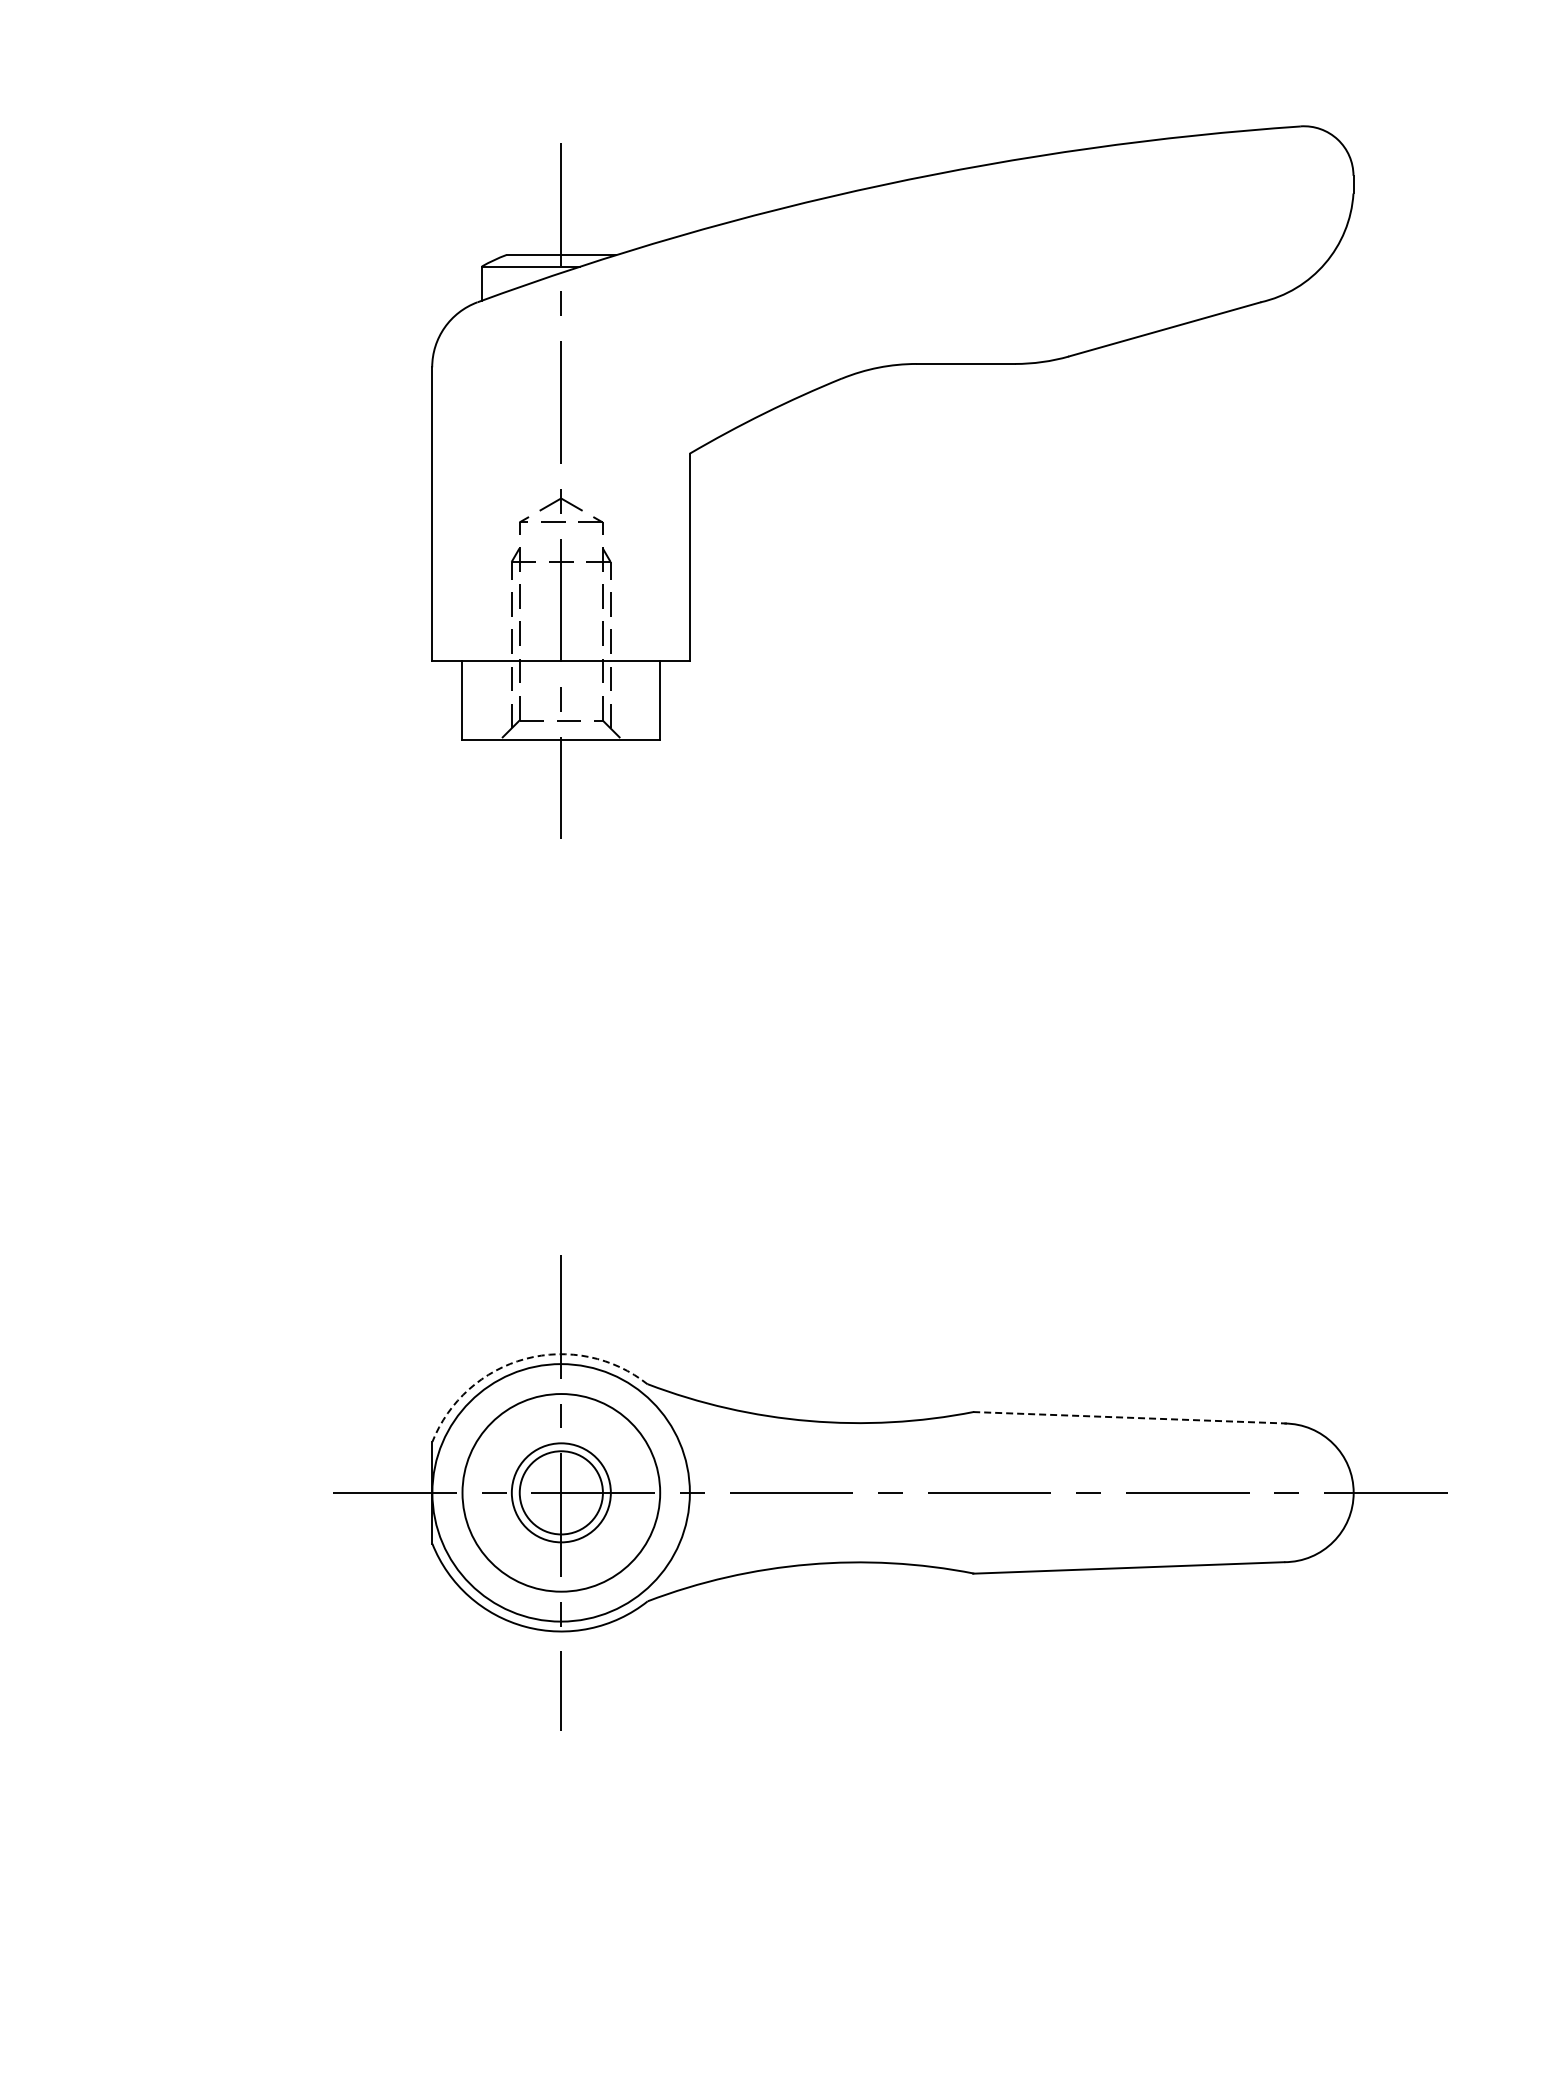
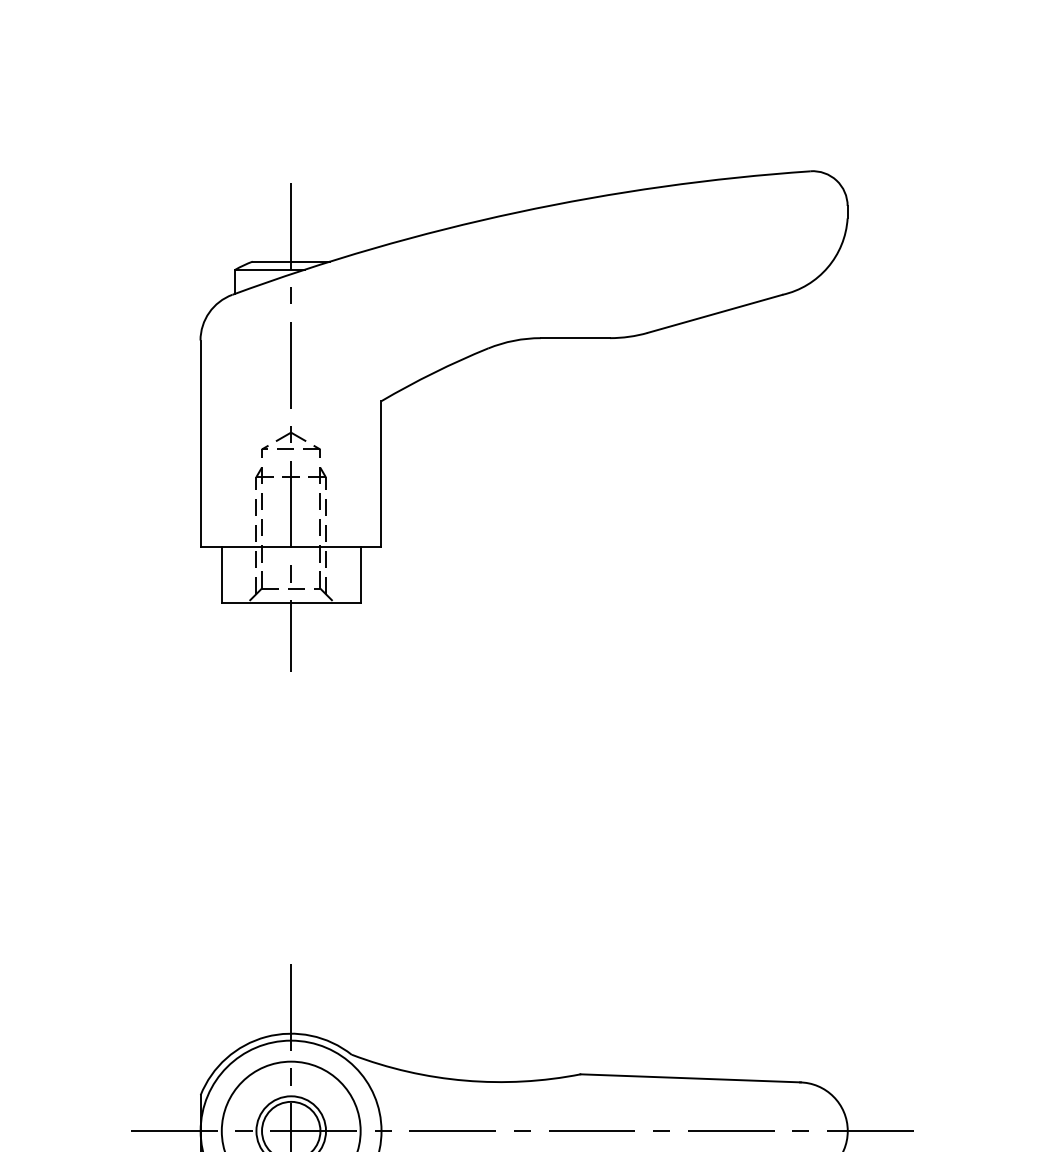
arc: (525, 1358) -> (266, 1036), dashed -> solid
line: (1130, 1417) -> (691, 1078), dashed -> solid

